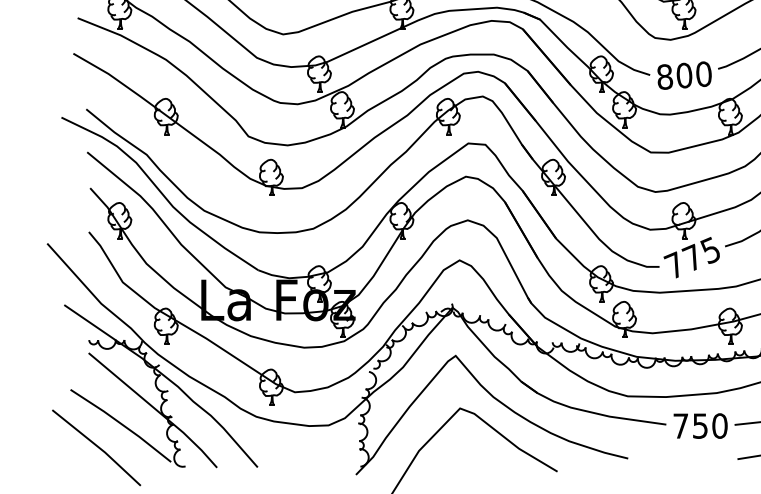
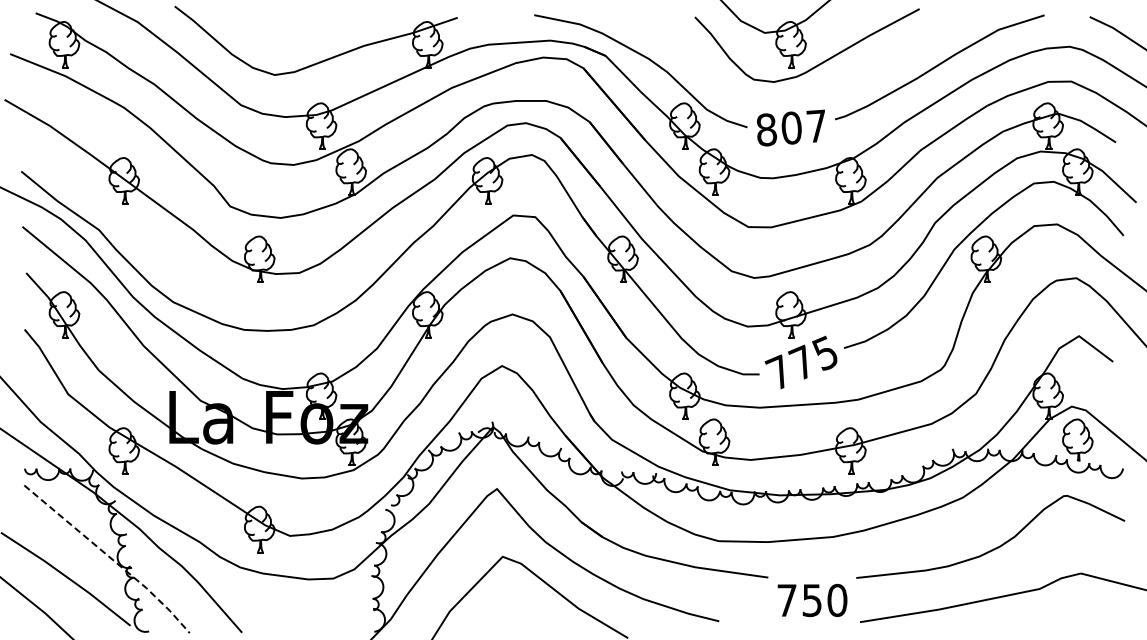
text: (703, 73) -> (816, 125), 800 -> 807
line: (155, 409) -> (110, 557), solid -> dashed
text: (700, 426) -> (812, 600), moved

